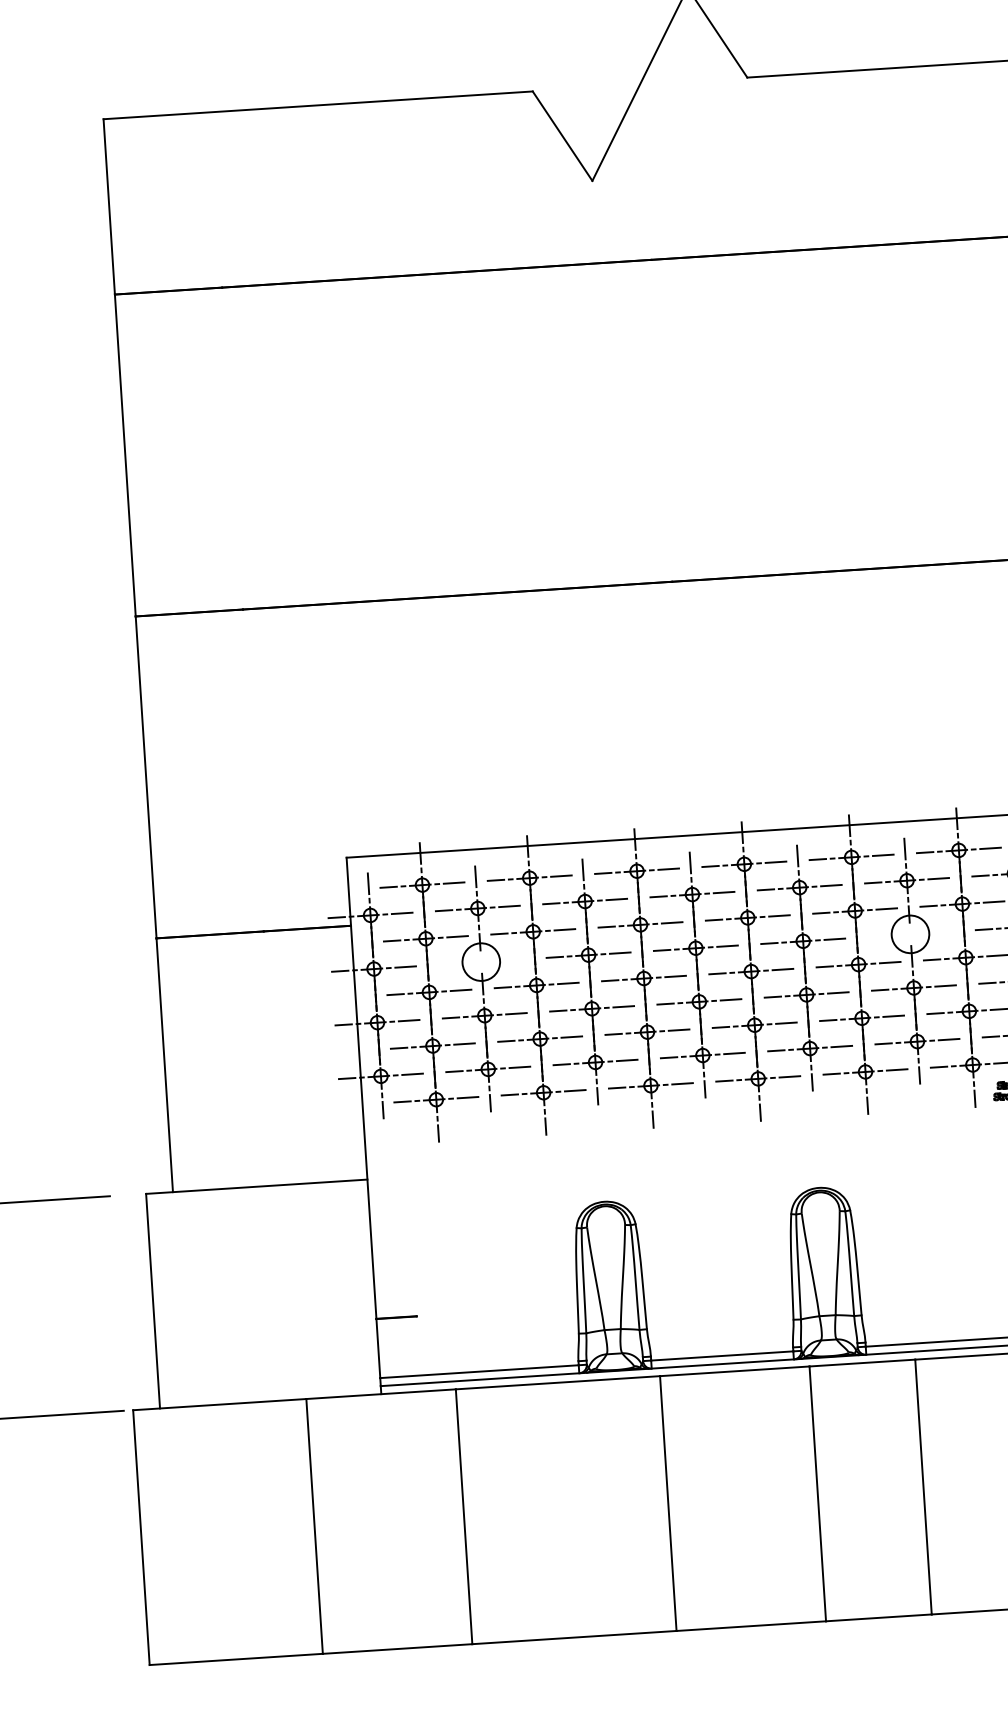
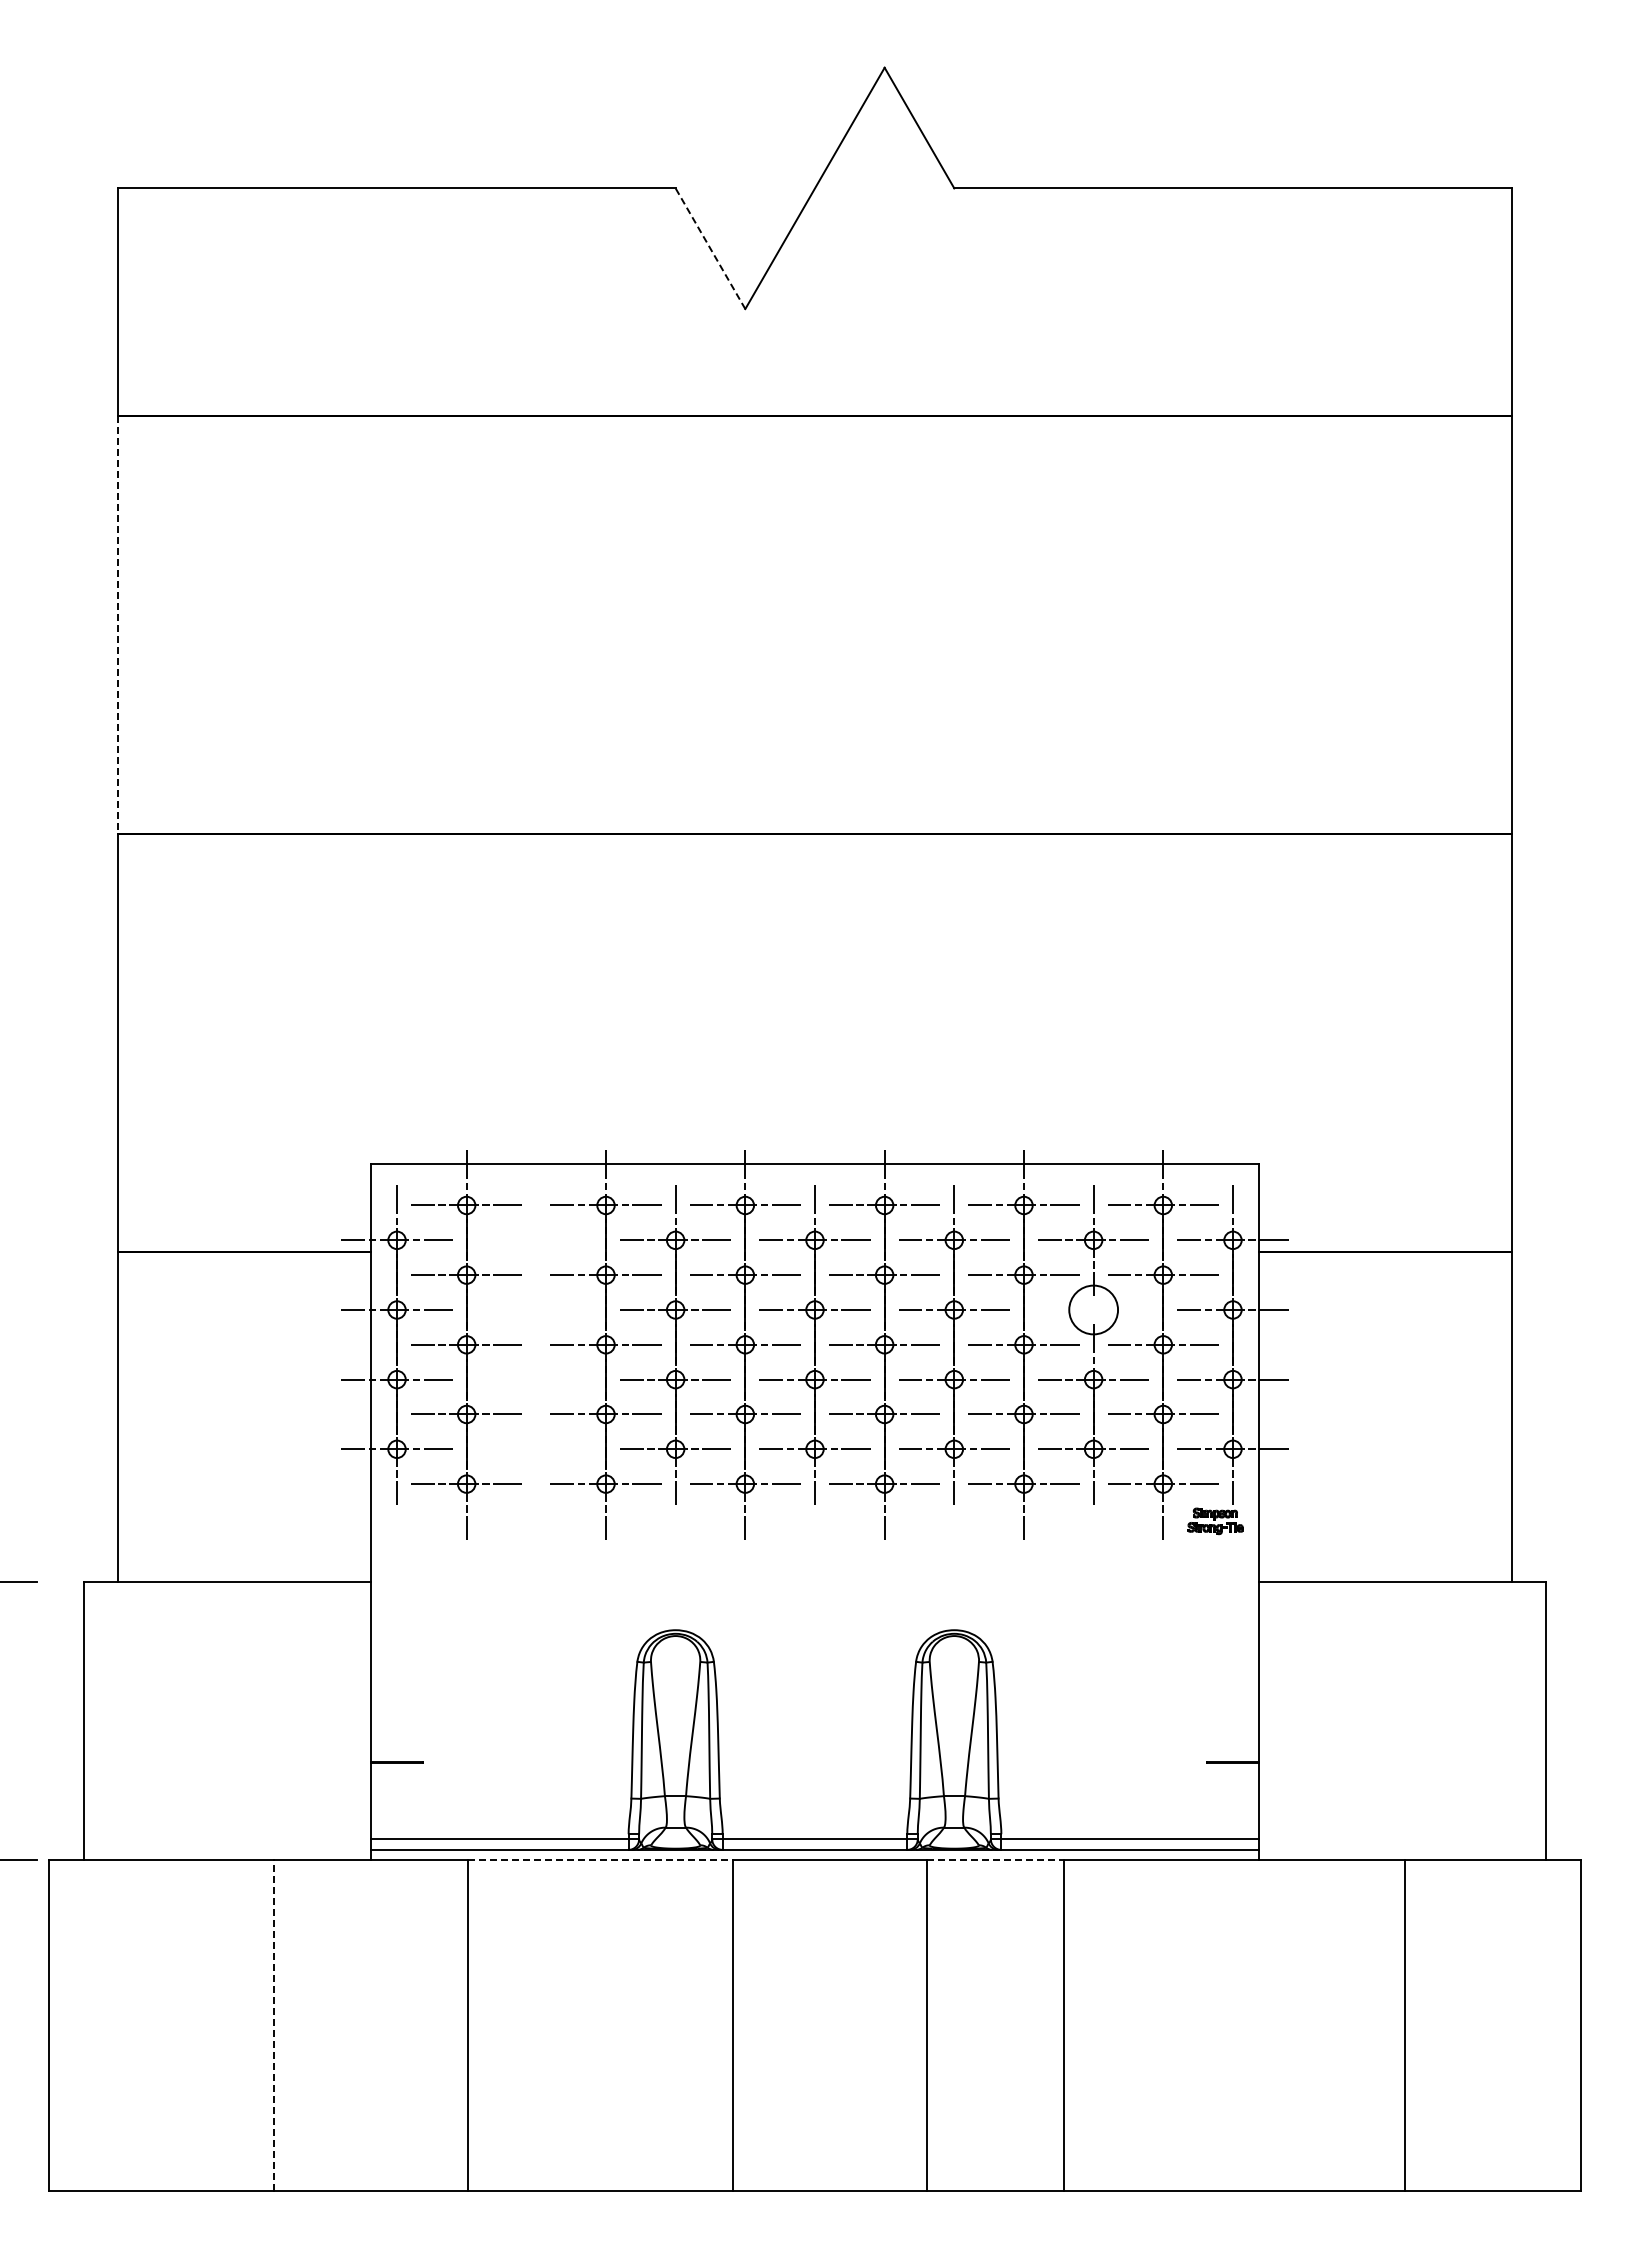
line: (562, 136) -> (710, 248), solid -> dashed
line: (125, 455) -> (118, 625), solid -> dashed
part: (483, 988) -> (536, 1344), removed
line: (862, 1363) -> (995, 1860), solid -> dashed
line: (558, 1382) -> (600, 1860), solid -> dashed
line: (314, 1526) -> (273, 2025), solid -> dashed

